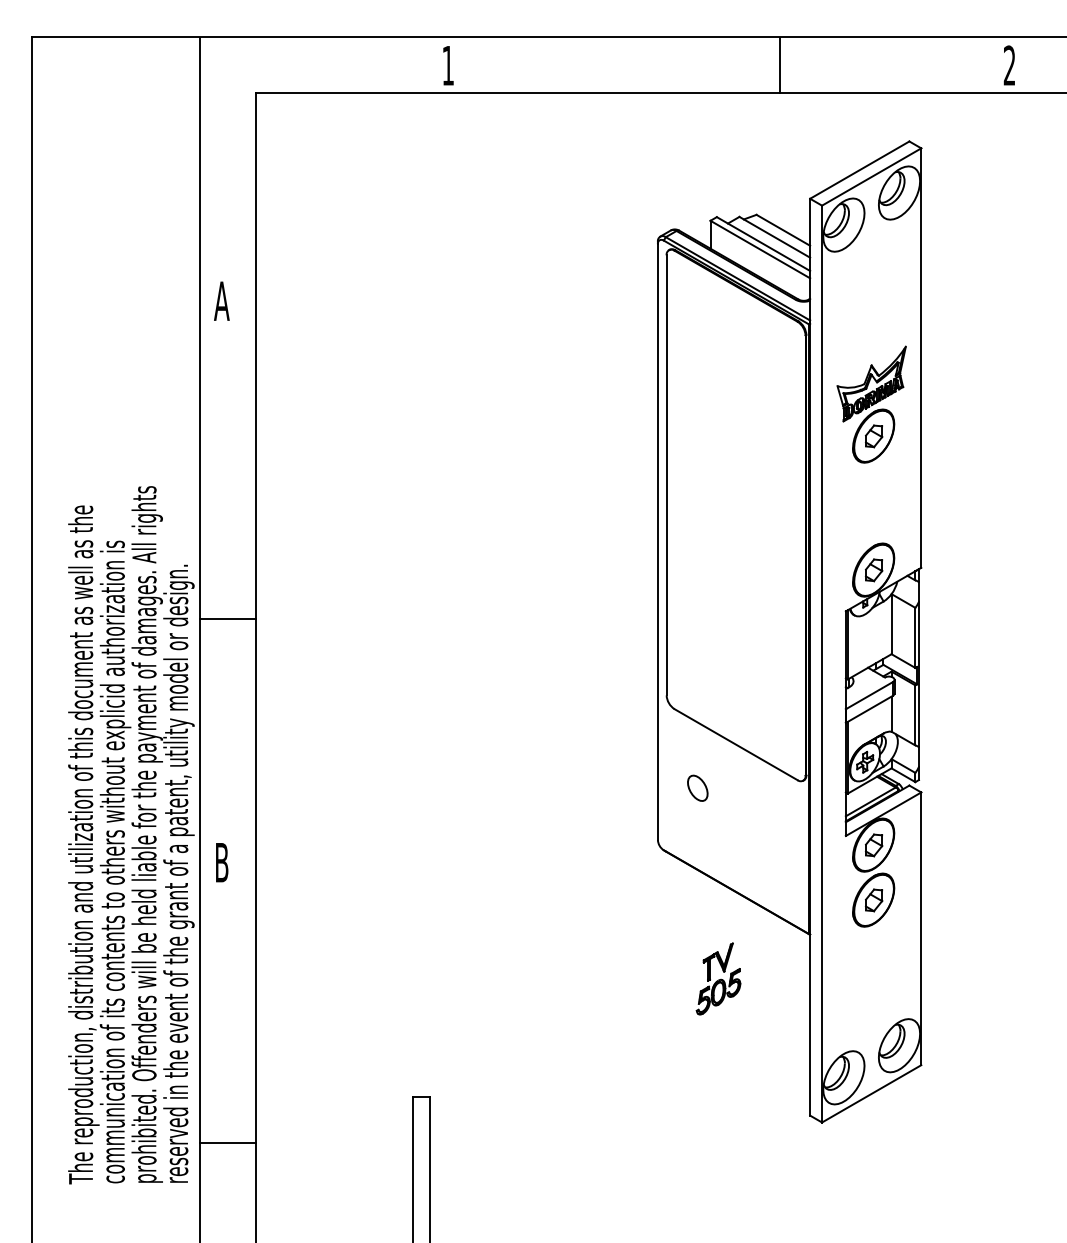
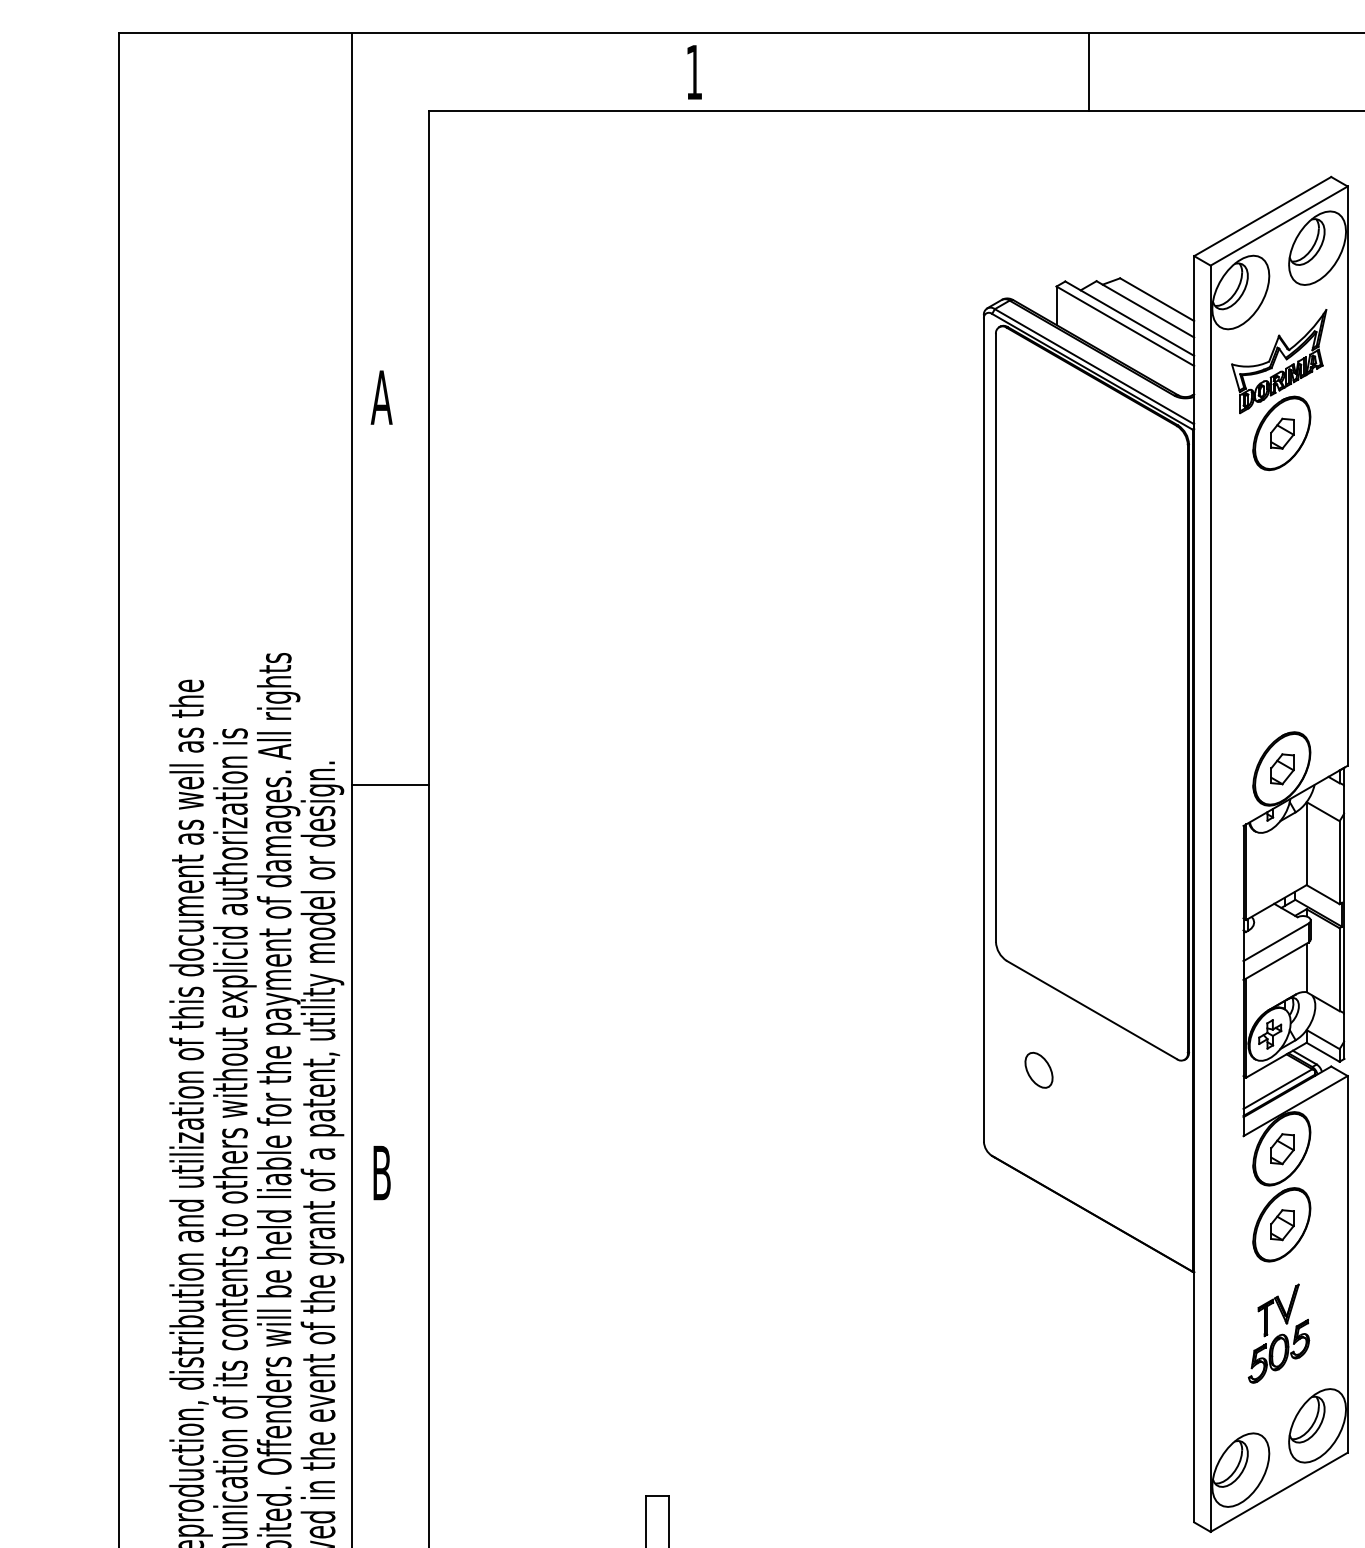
line: (779, 65) -> (1088, 72), moved
part: (871, 404) -> (1278, 389), moved
line: (228, 618) -> (390, 784), moved
part: (718, 978) -> (1278, 1333), moved

